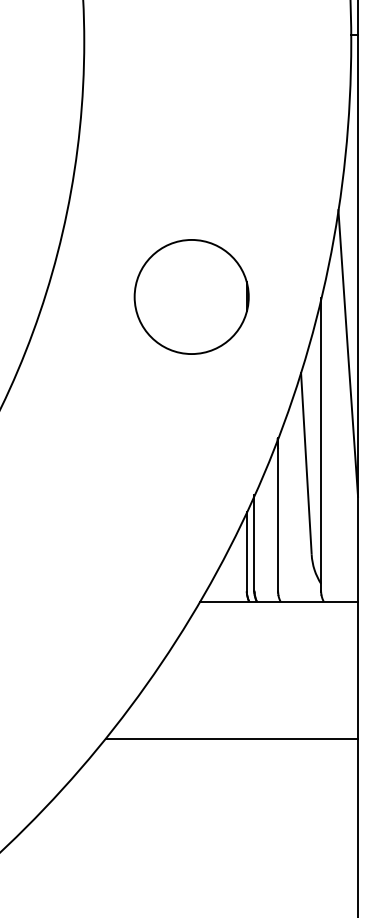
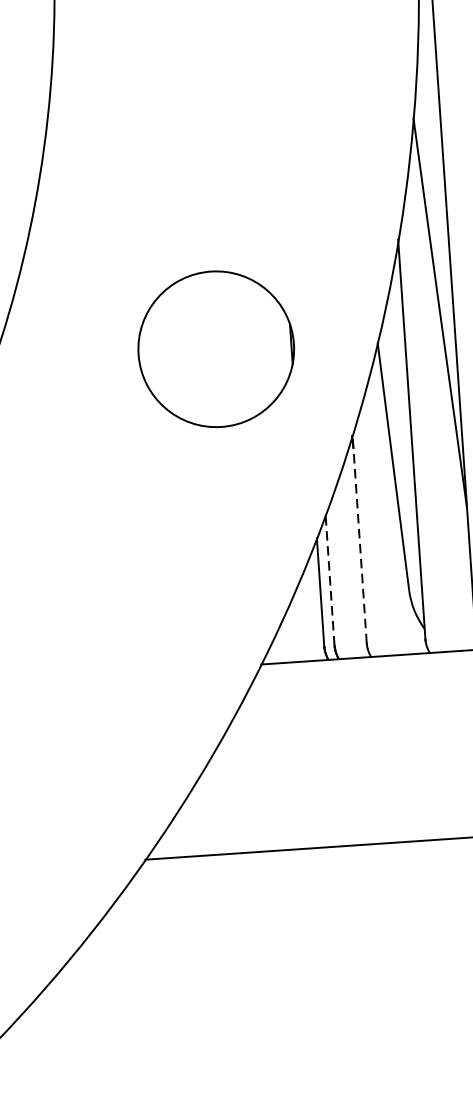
circle: (191, 296) -> (215, 348), moved
line: (278, 514) -> (360, 538), solid -> dashed
line: (254, 542) -> (330, 578), solid -> dashed

